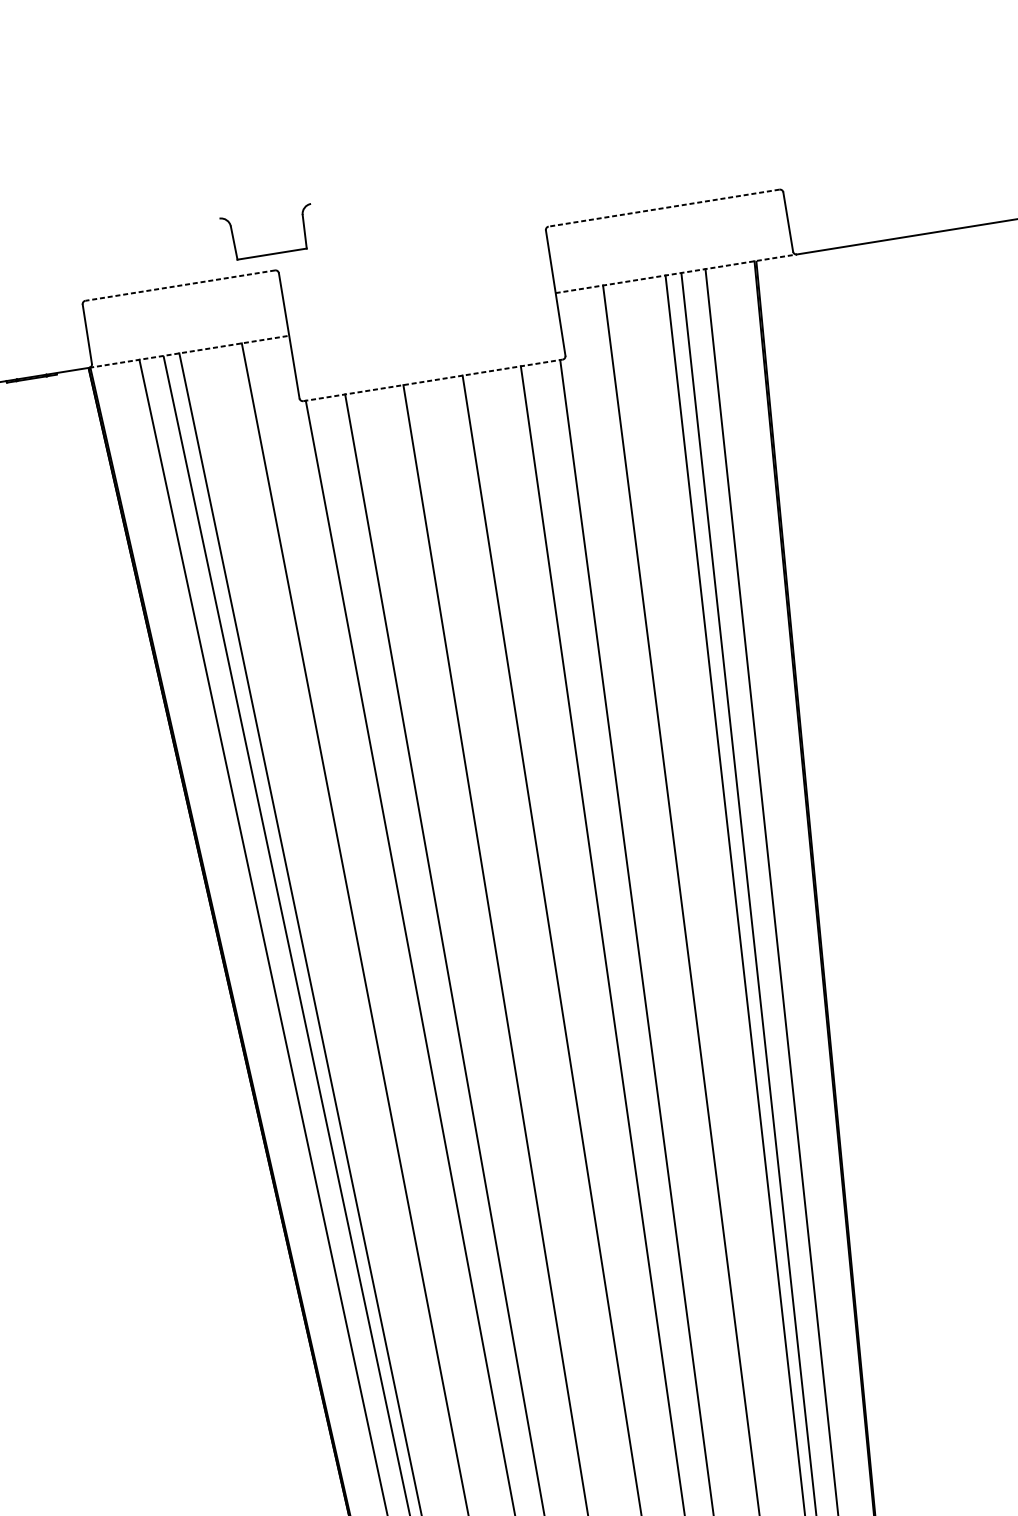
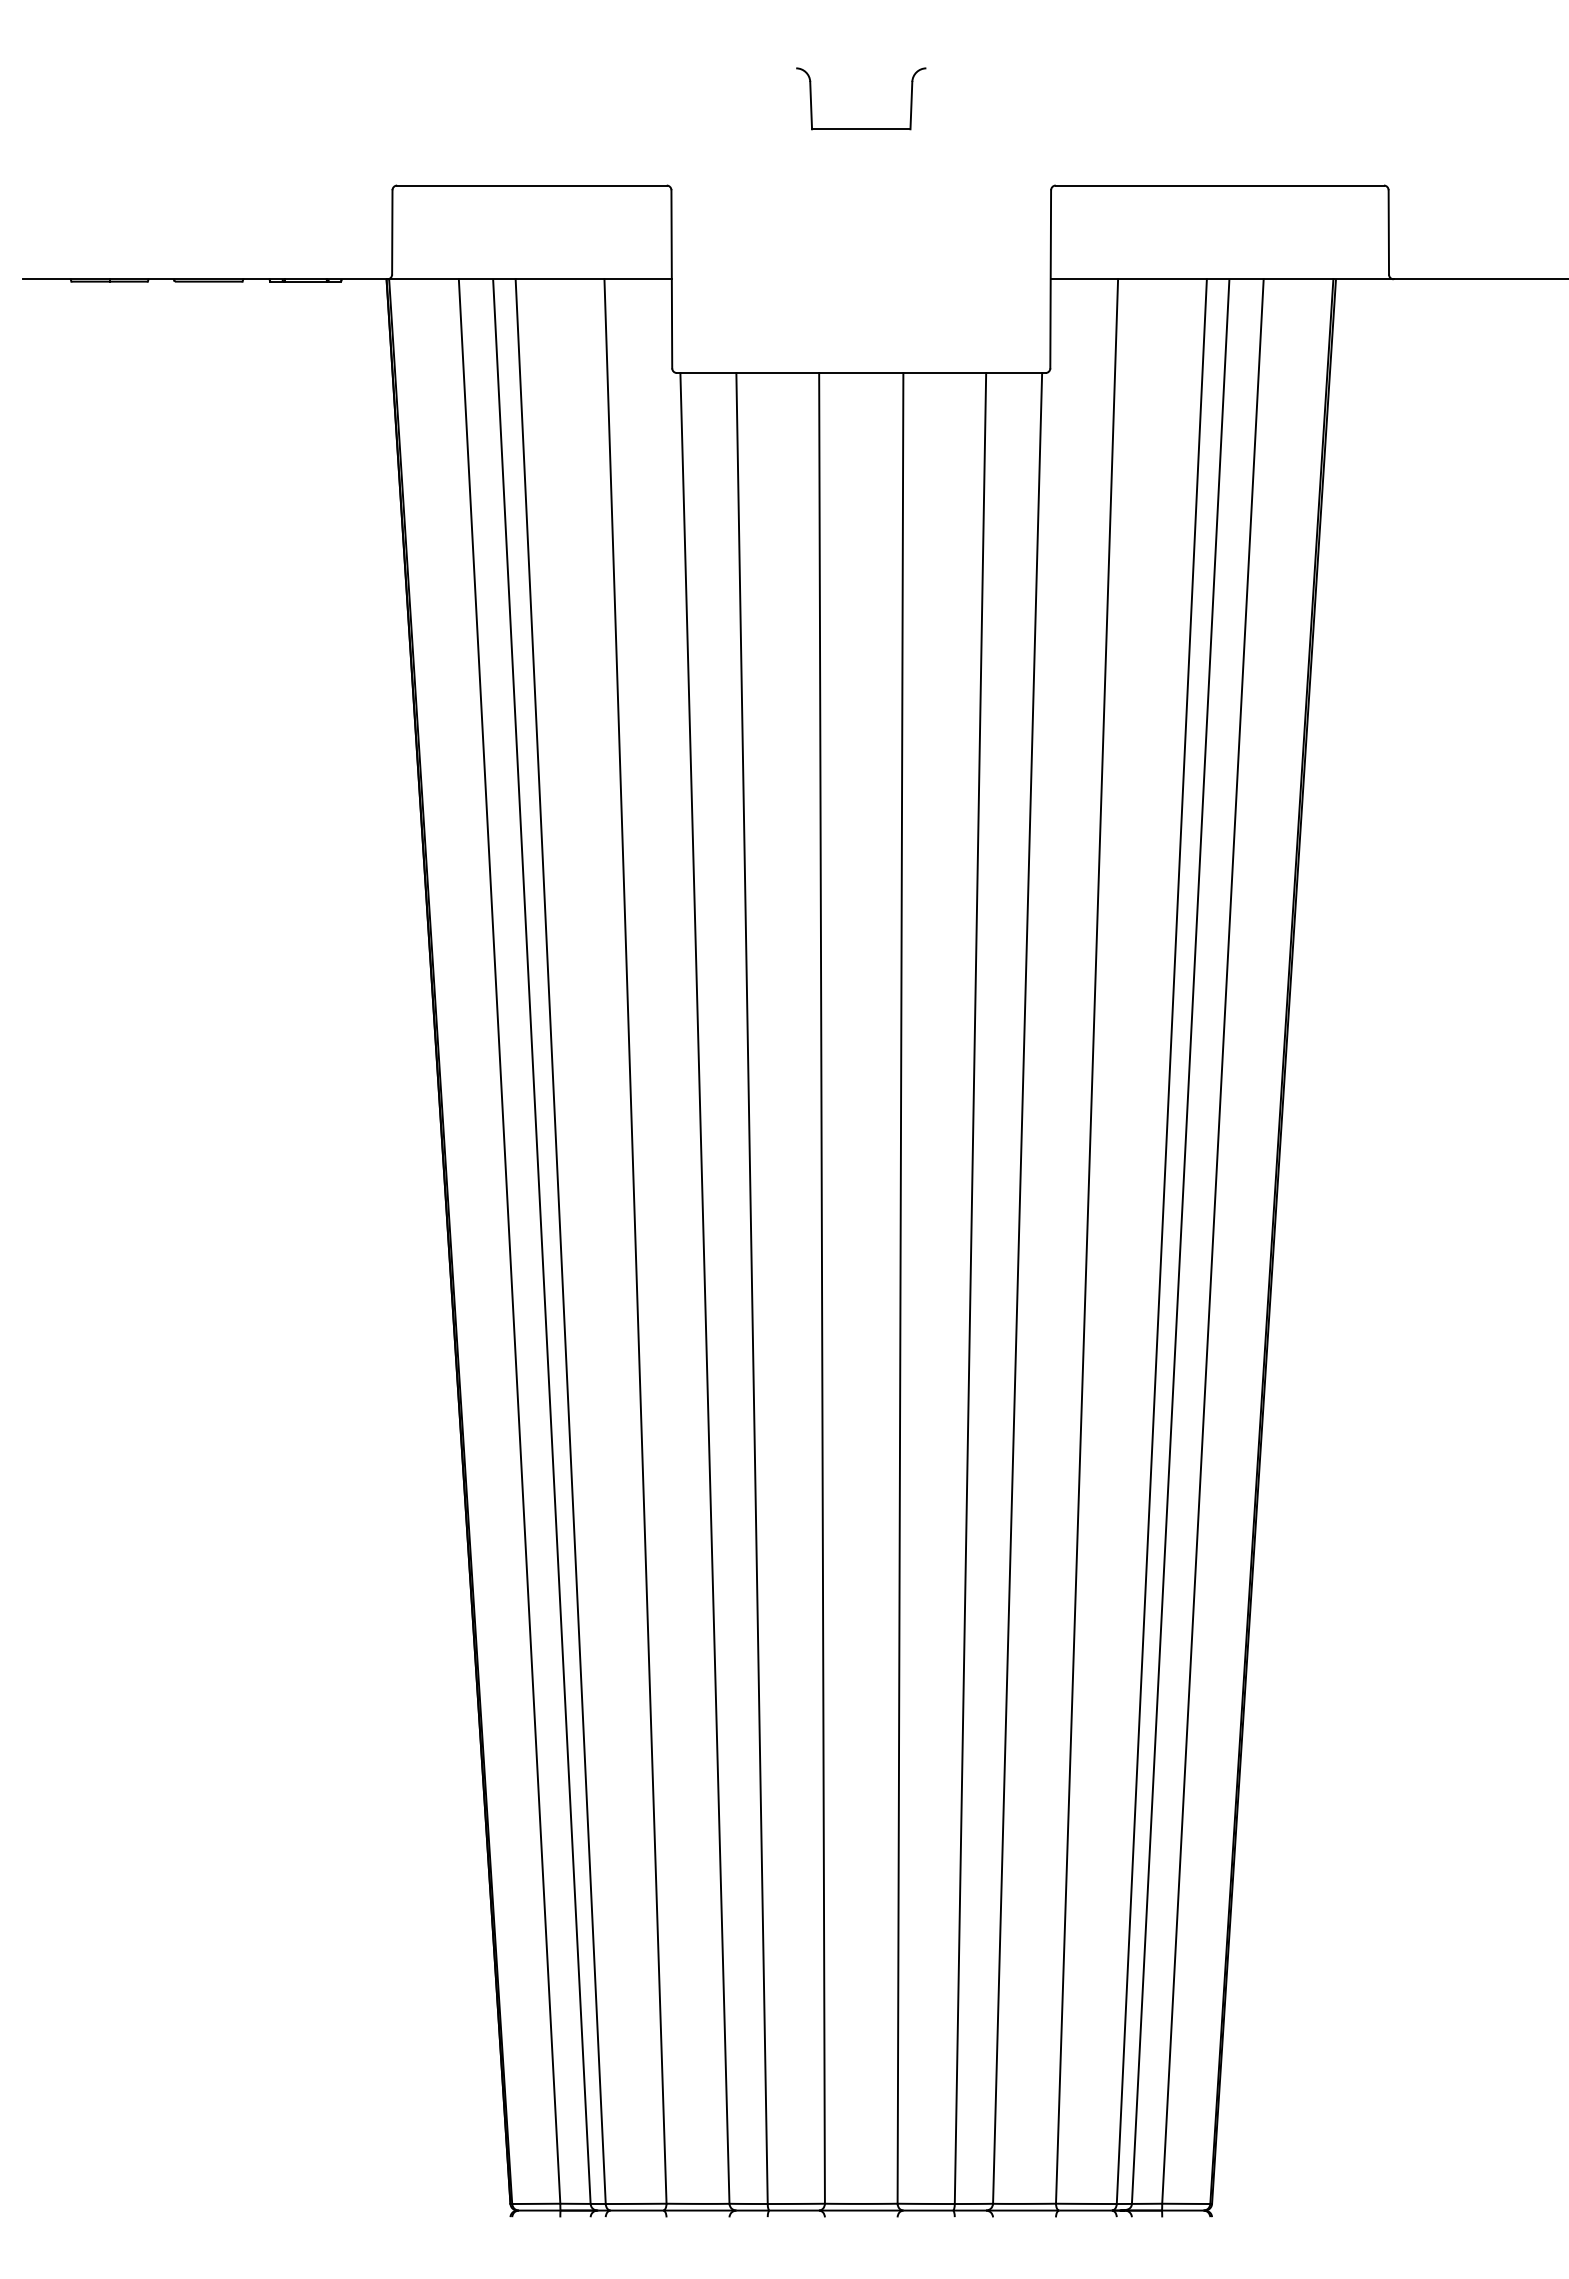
line: (663, 208) -> (1219, 185), dashed -> solid
part: (272, 253) -> (861, 128), moved
line: (676, 273) -> (1222, 279), dashed -> solid
line: (179, 285) -> (531, 185), dashed -> solid
line: (189, 351) -> (530, 279), dashed -> solid
line: (433, 380) -> (861, 373), dashed -> solid

